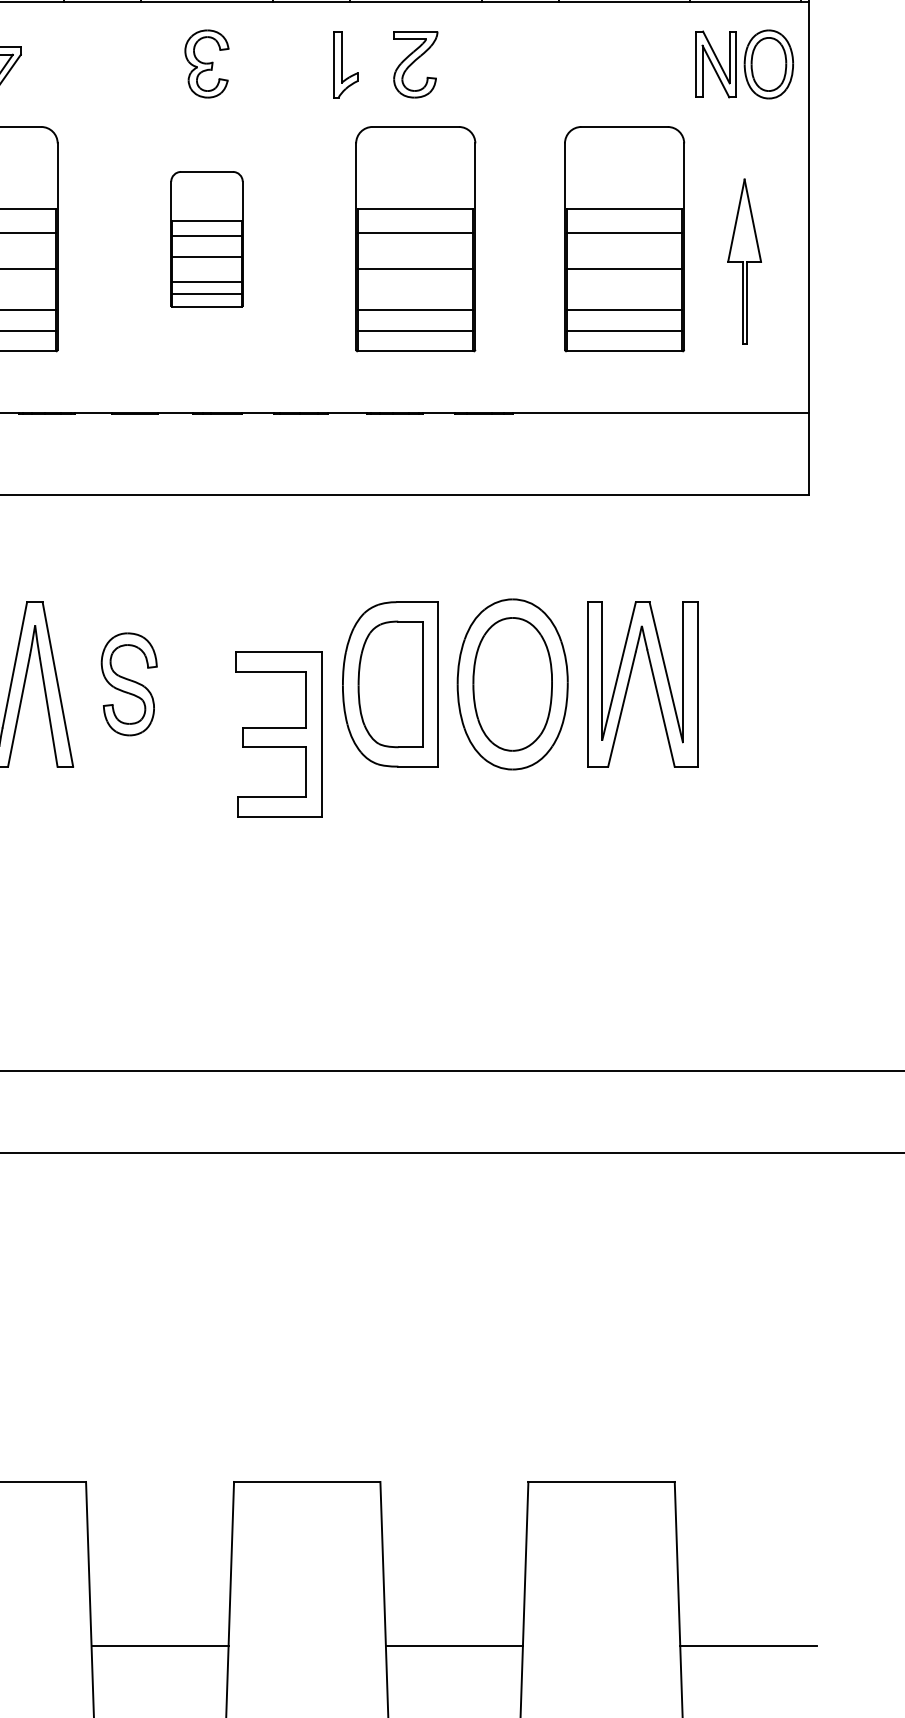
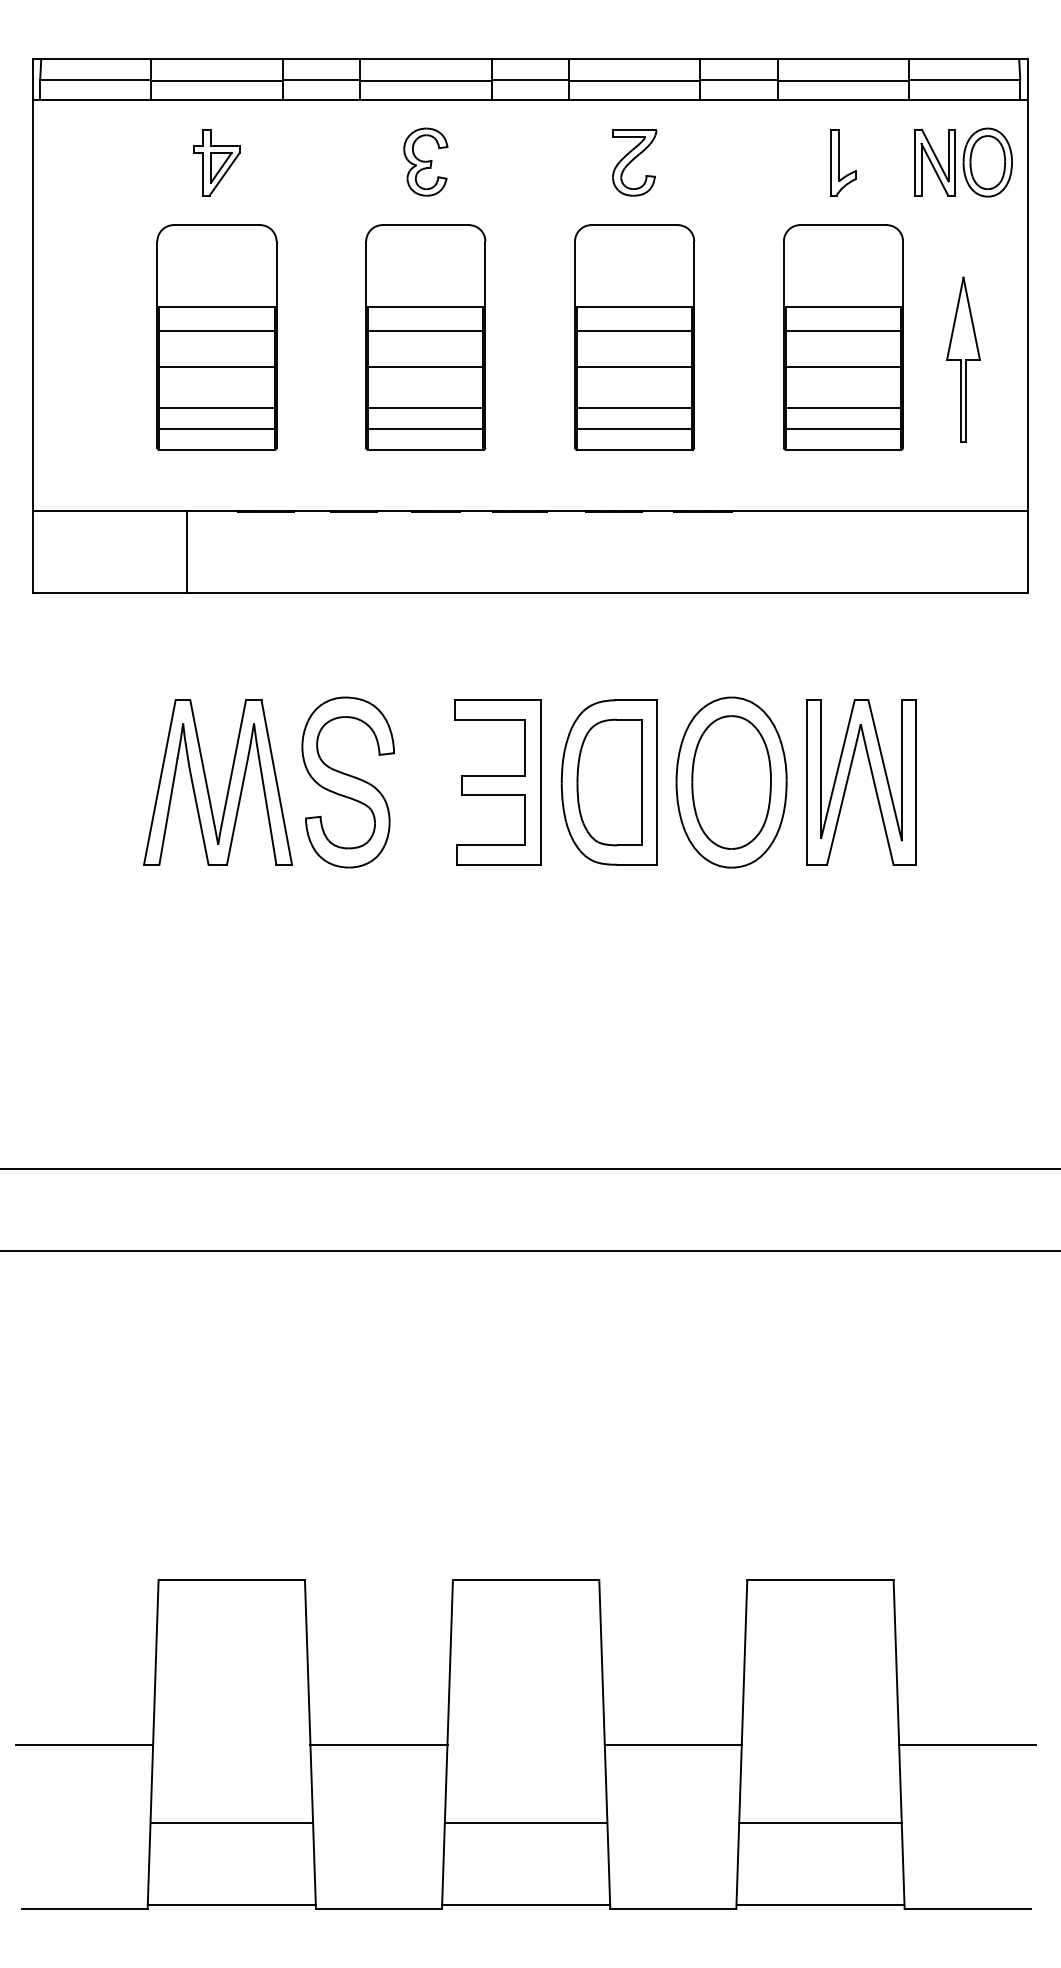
part: (345, 64) -> (843, 162), moved
part: (206, 239) -> (425, 337), size x1.67
part: (128, 684) -> (347, 782), size x1.67
part: (278, 734) -> (497, 782), moved

